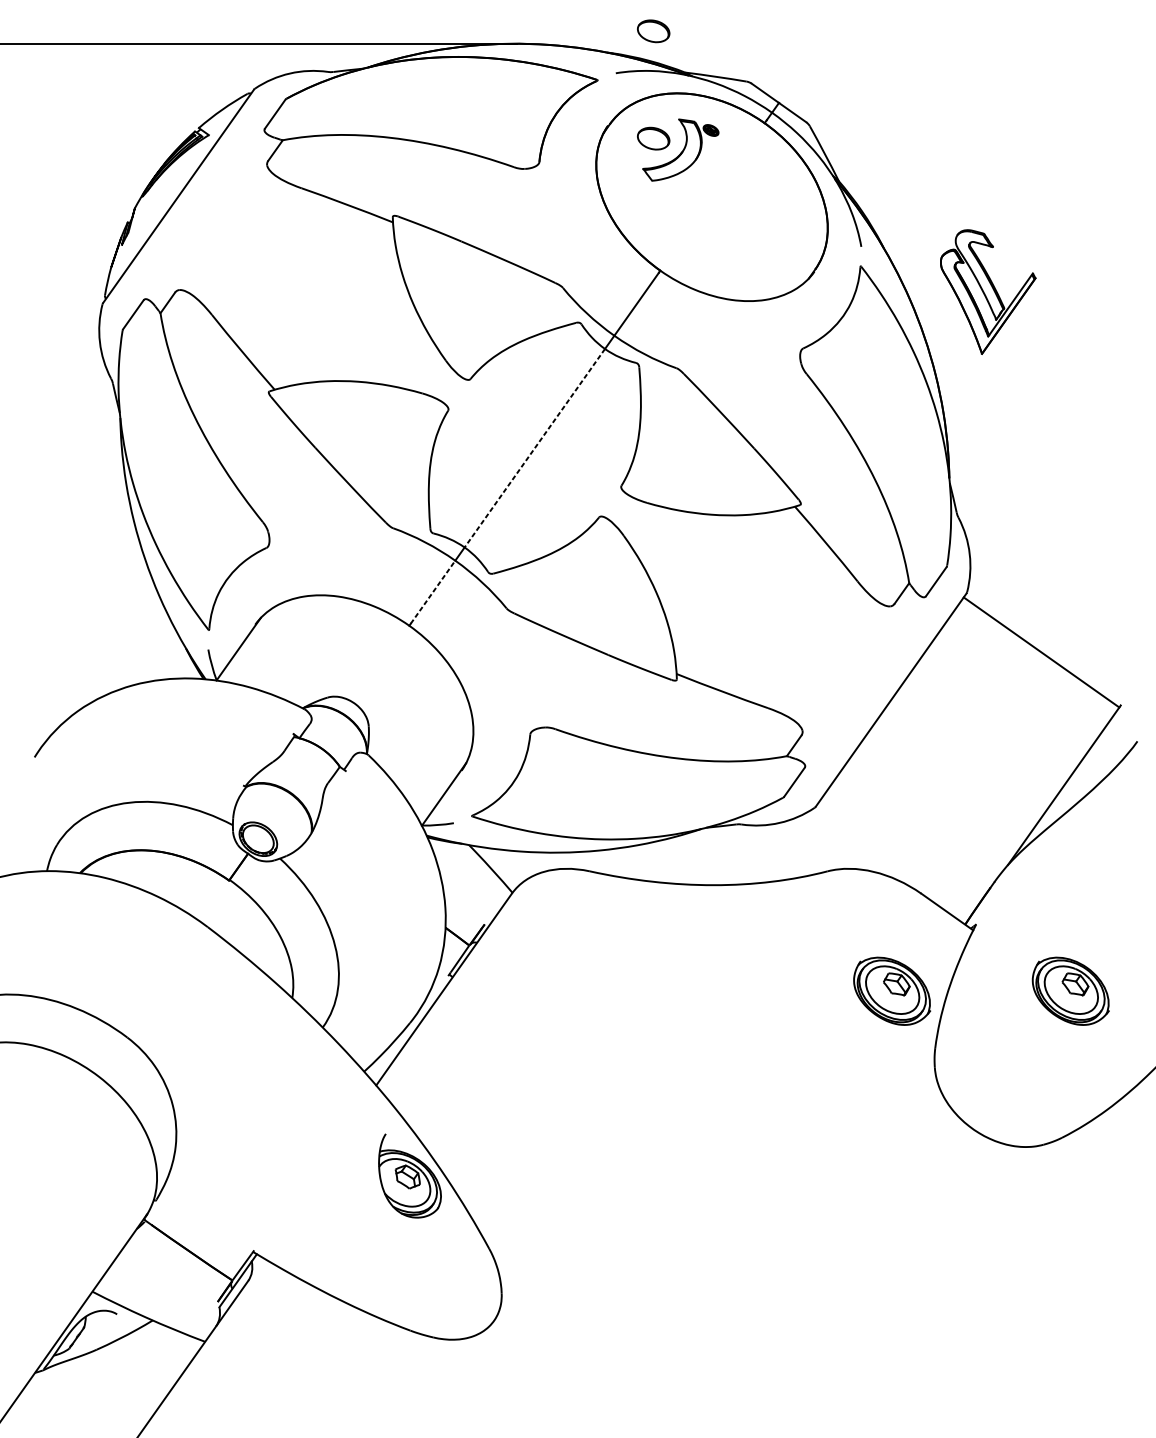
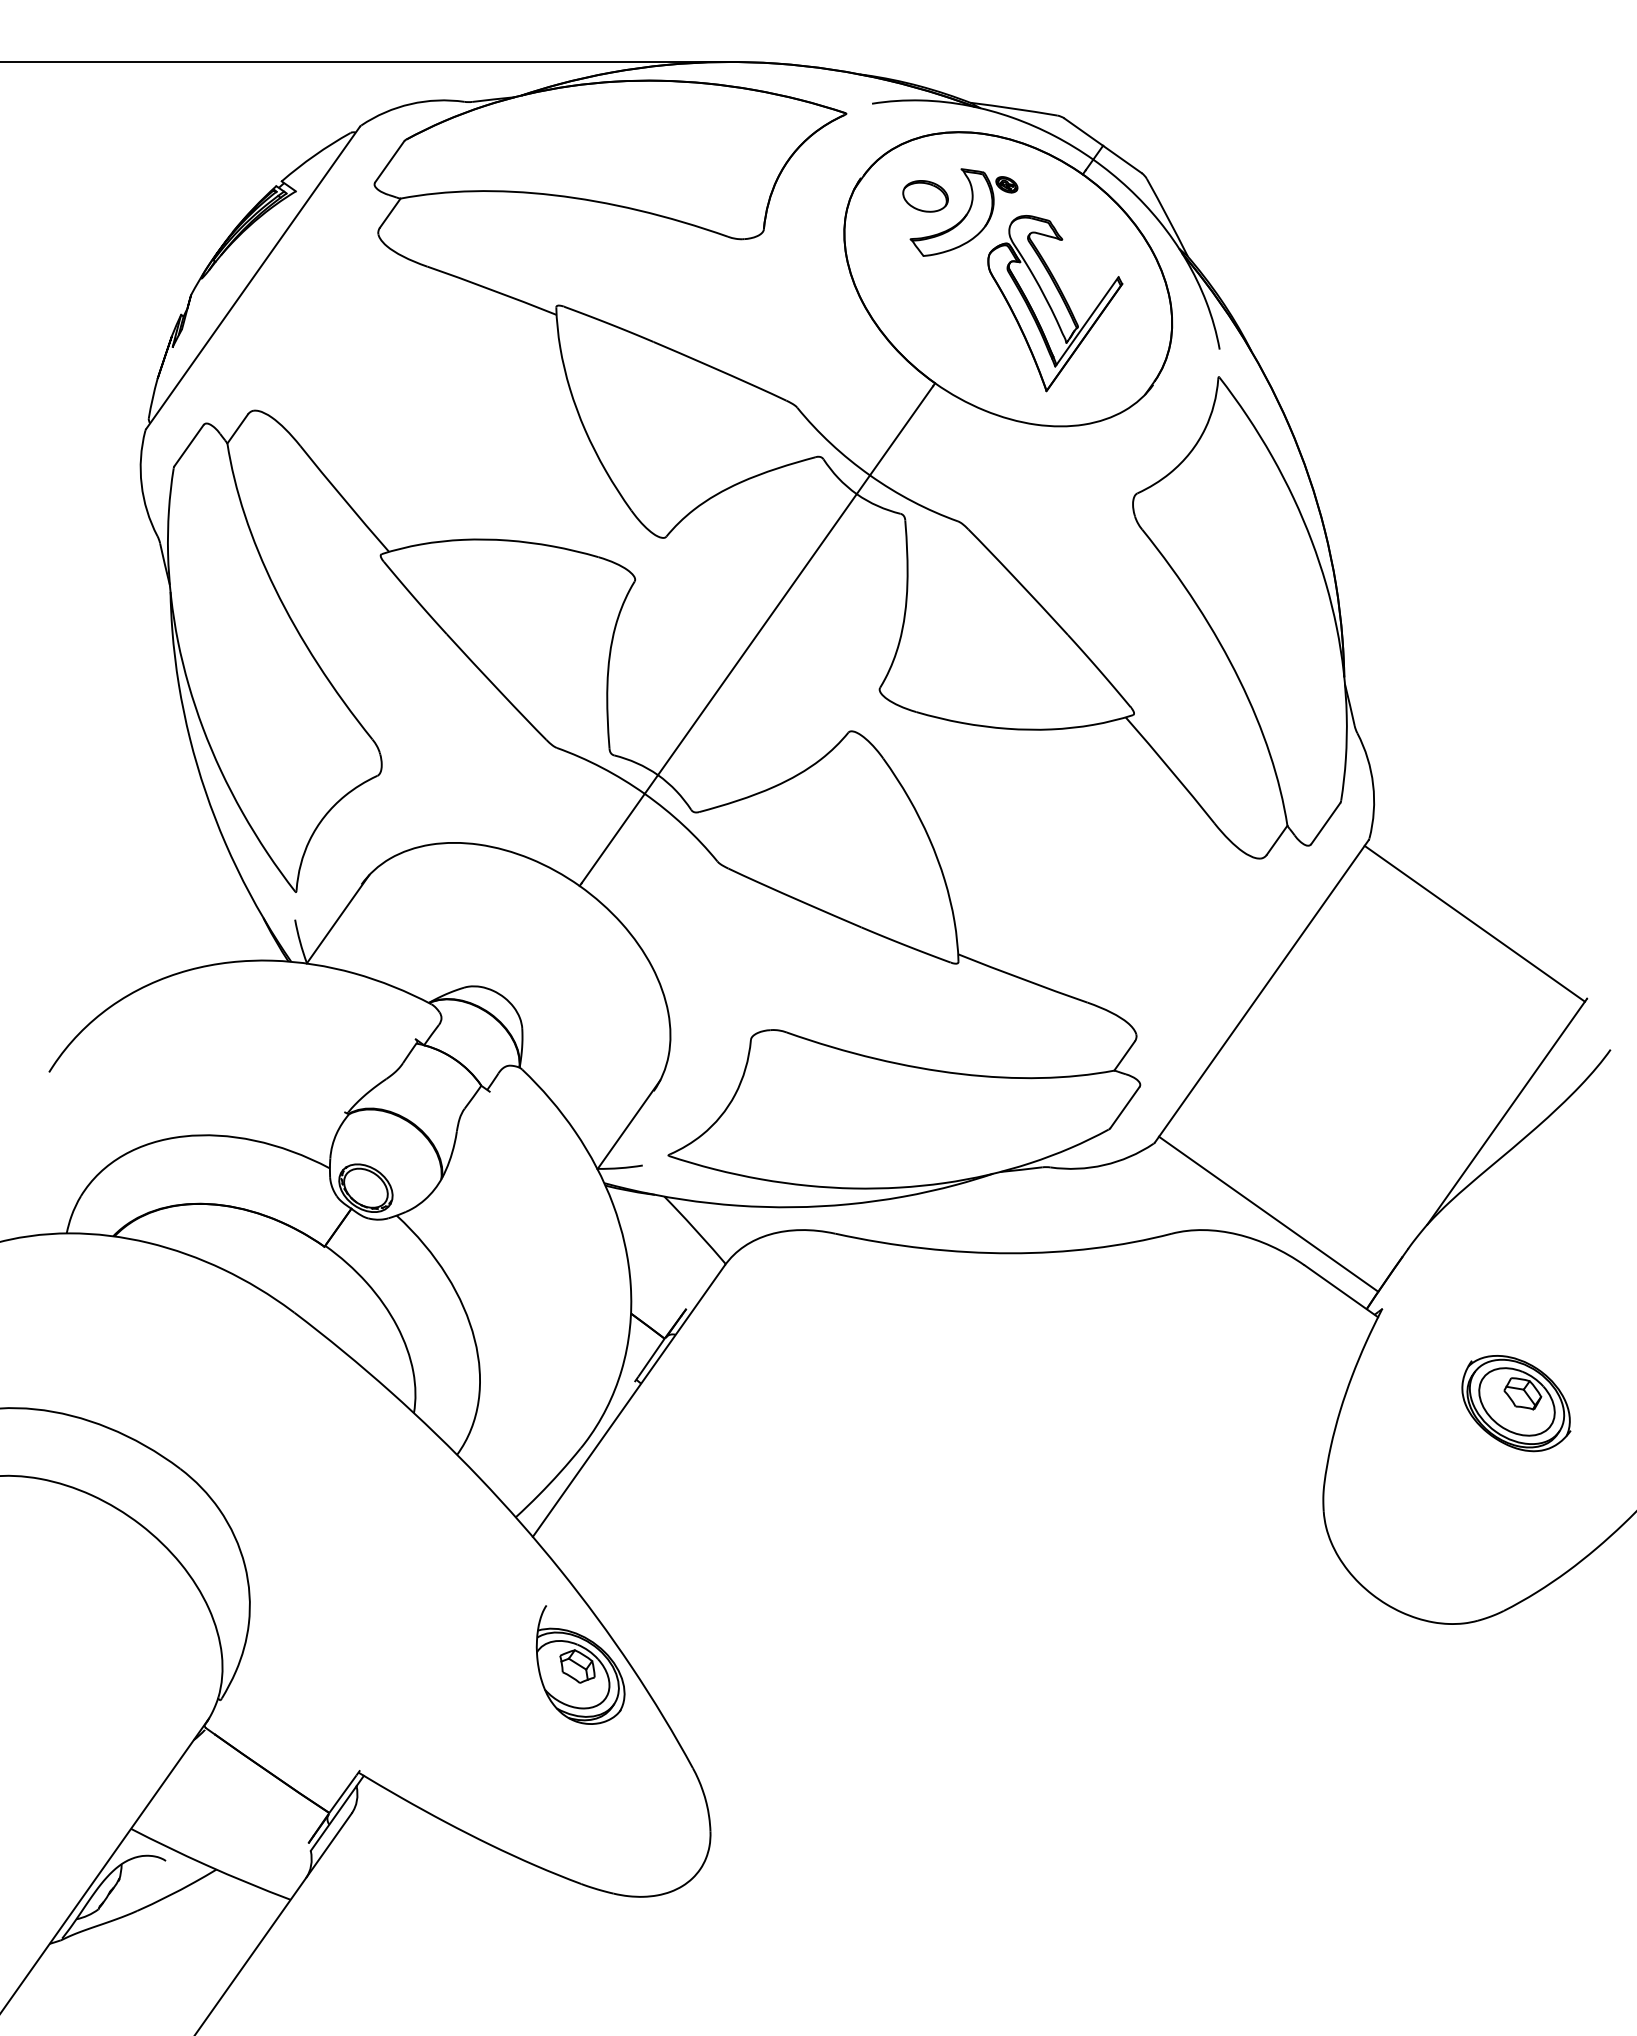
part: (653, 31) -> (925, 44), removed
part: (988, 292) -> (1055, 303), moved
line: (534, 448) -> (757, 635), dashed -> solid
line: (433, 592) -> (613, 838), dashed -> solid
line: (895, 857) -> (1268, 1213), added
part: (892, 991) -> (1263, 1403), removed

